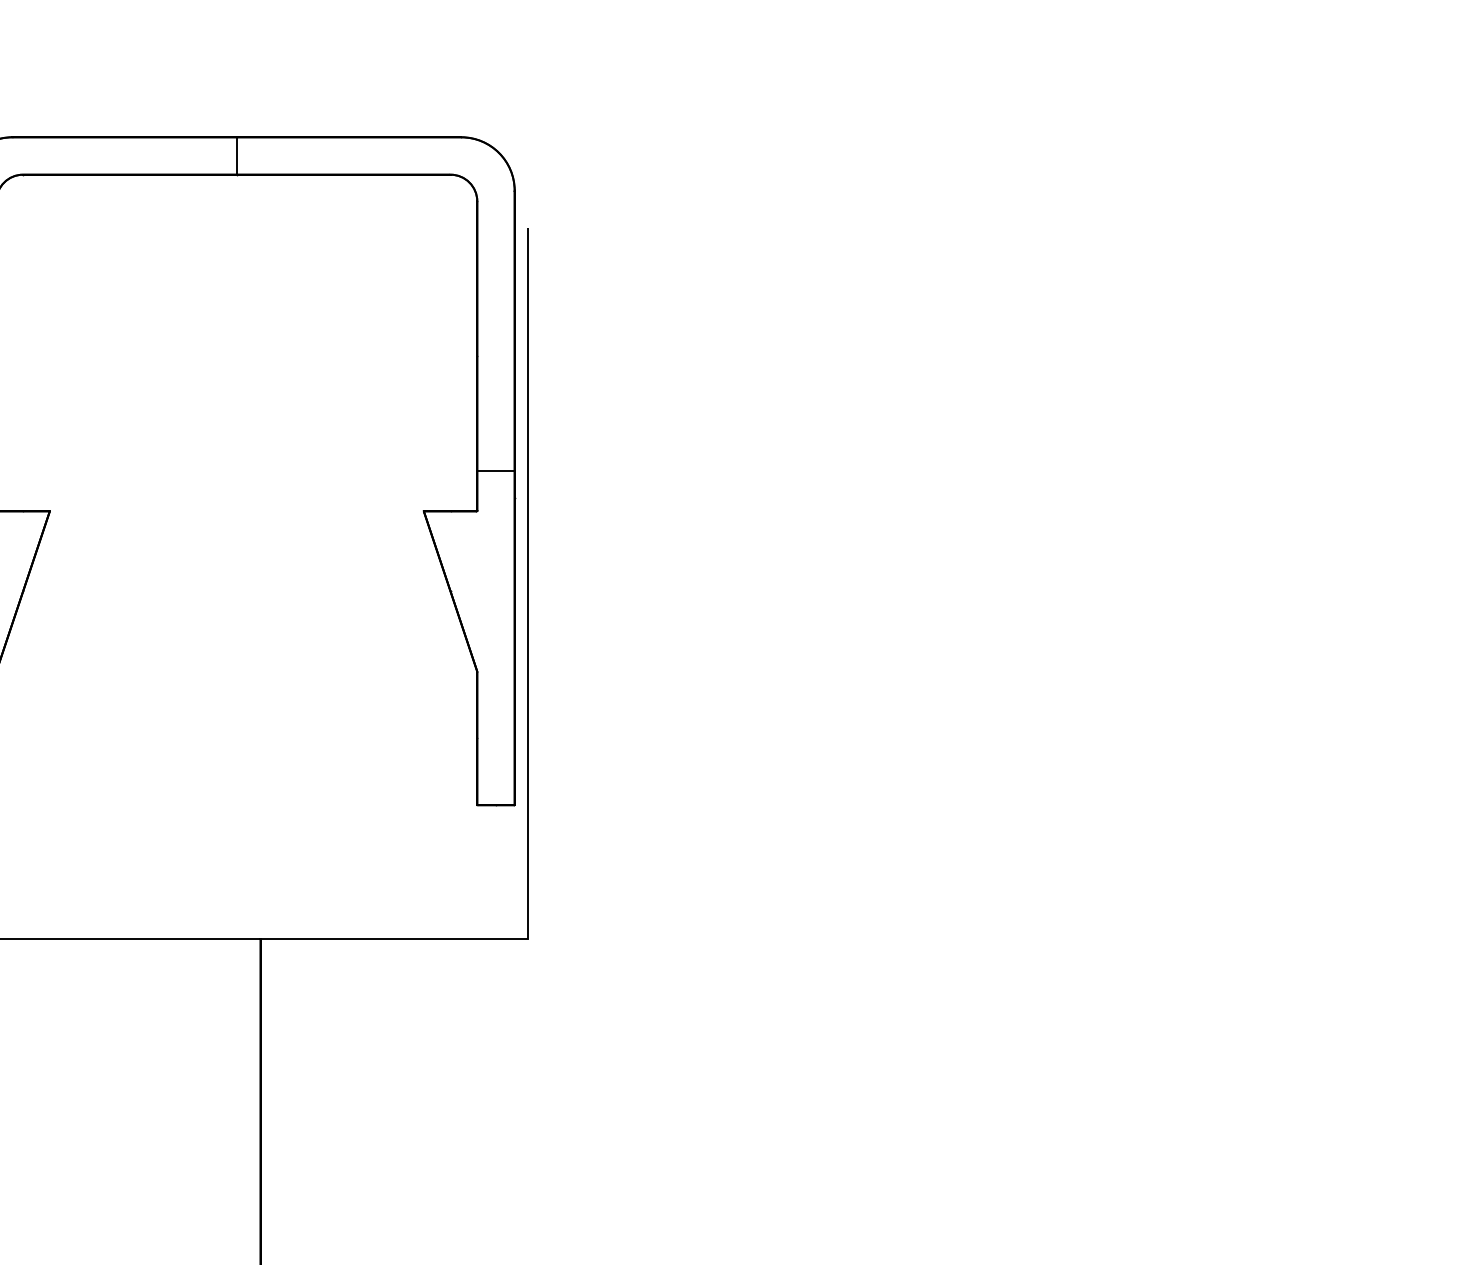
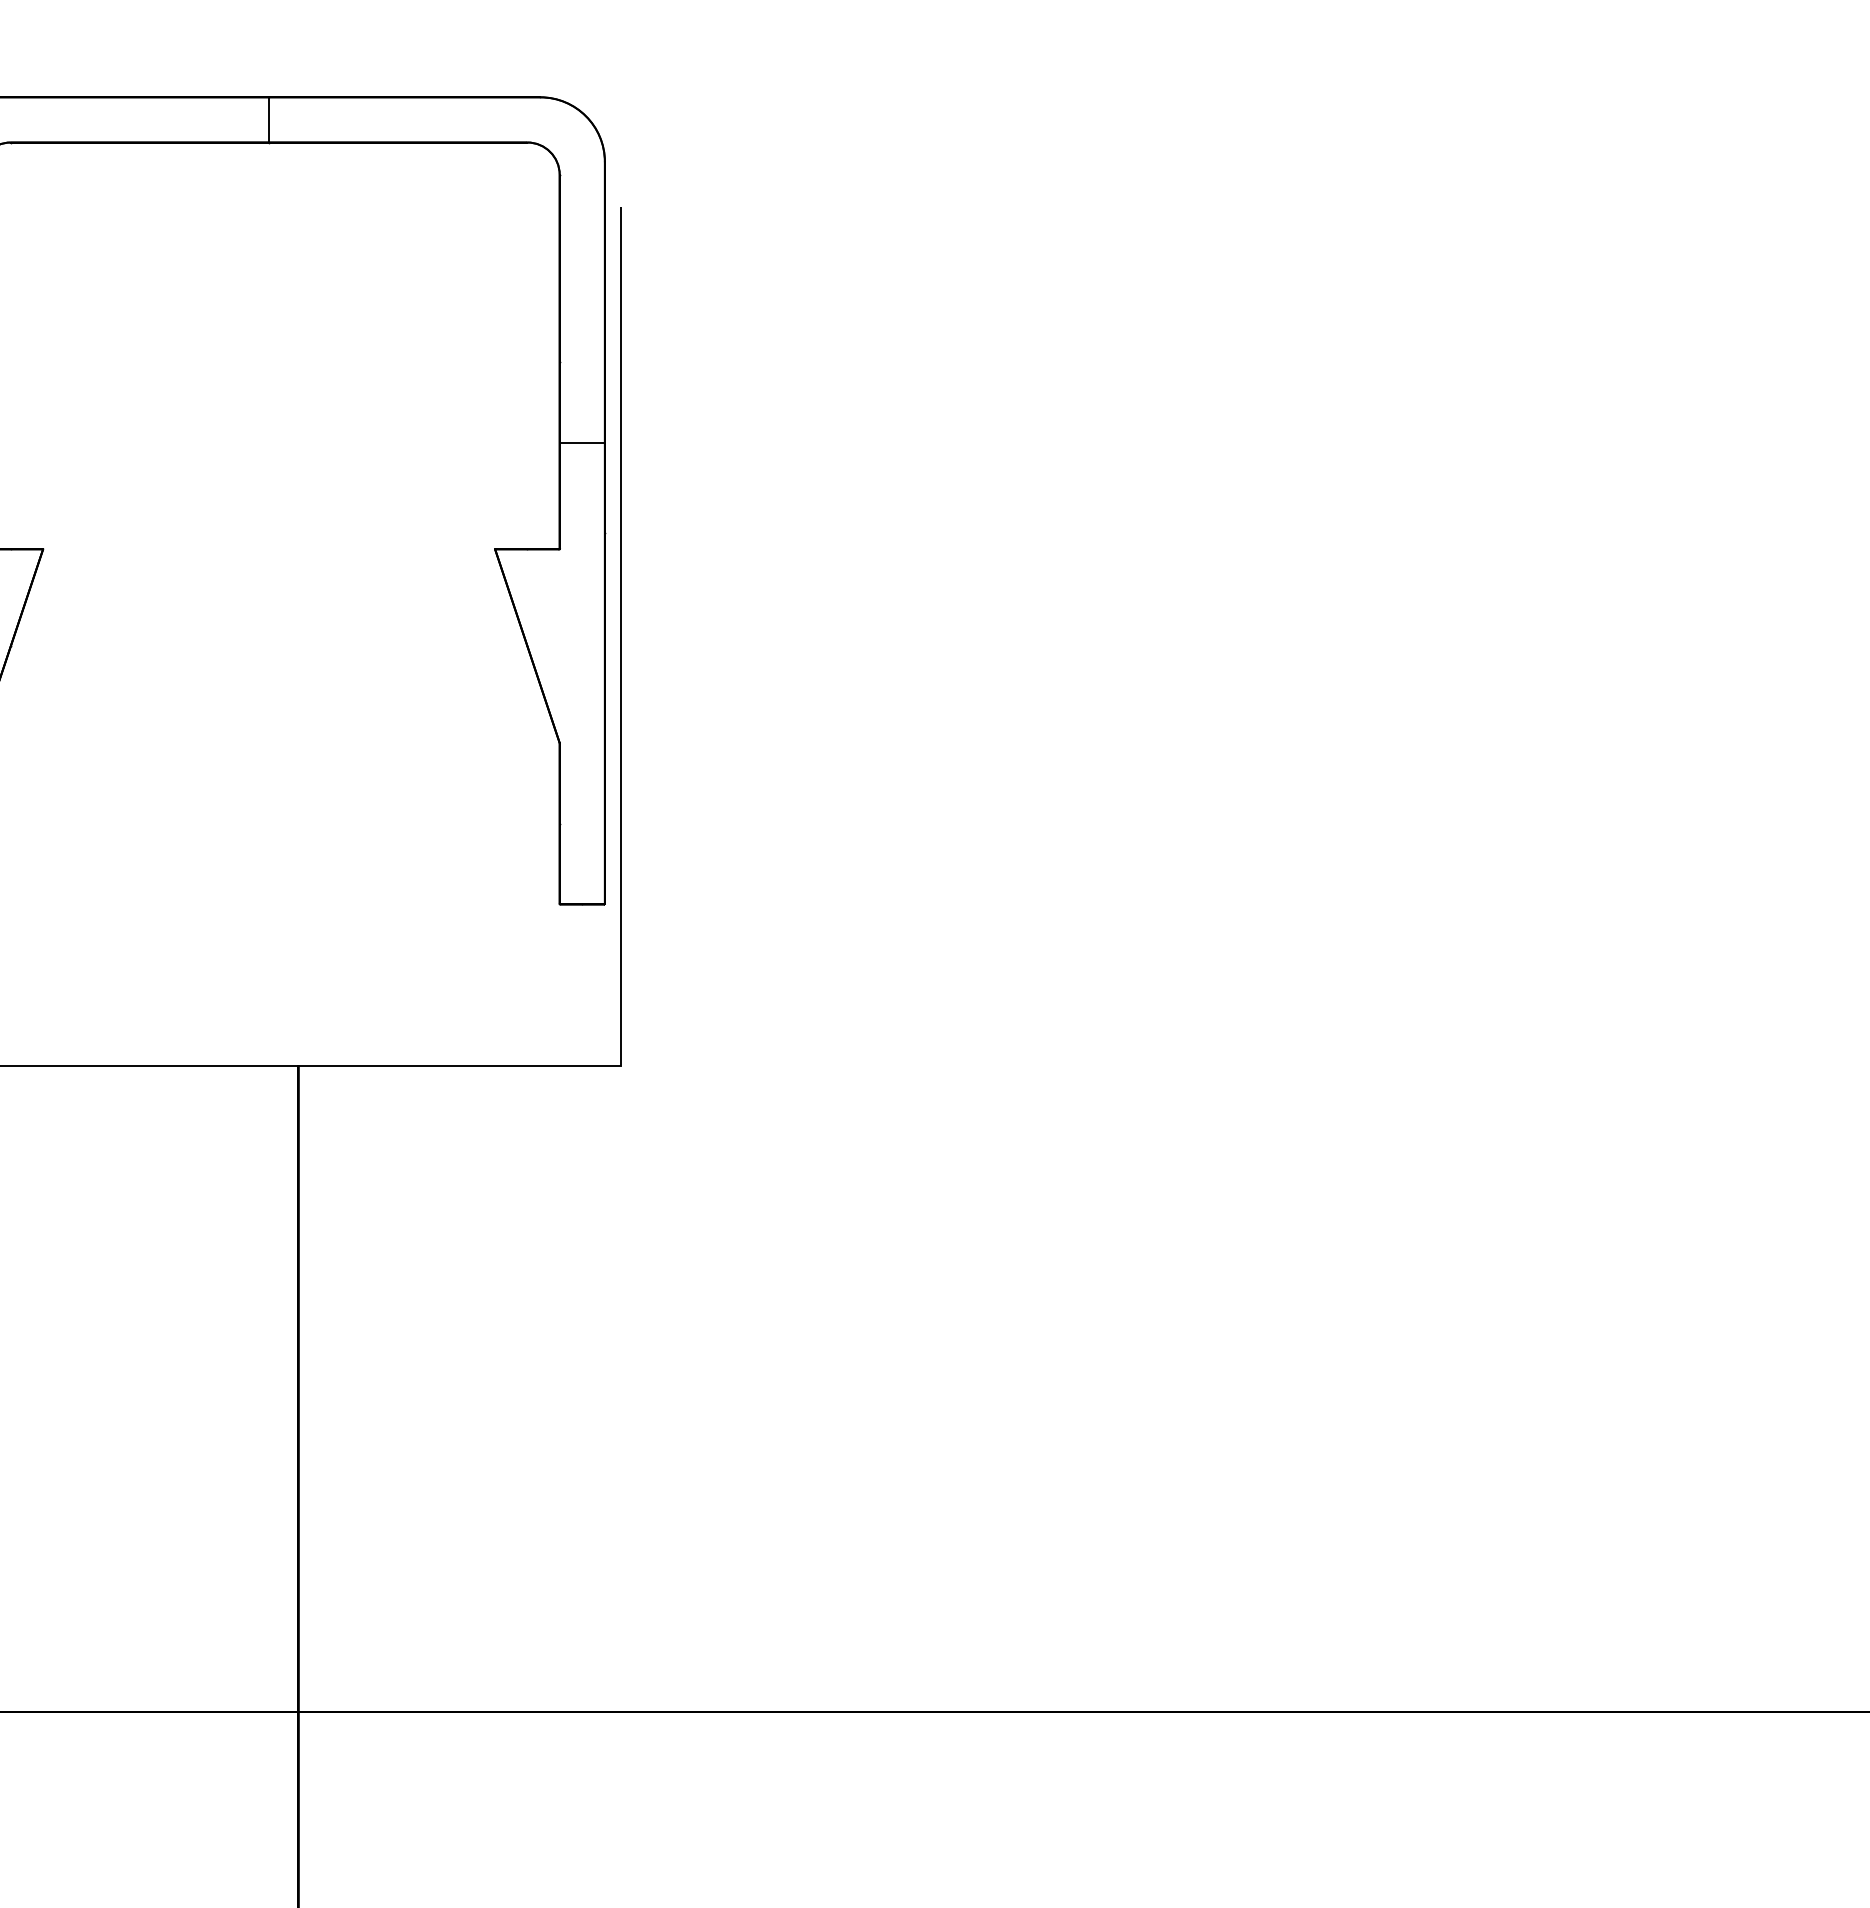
line: (495, 470) -> (581, 442), moved

